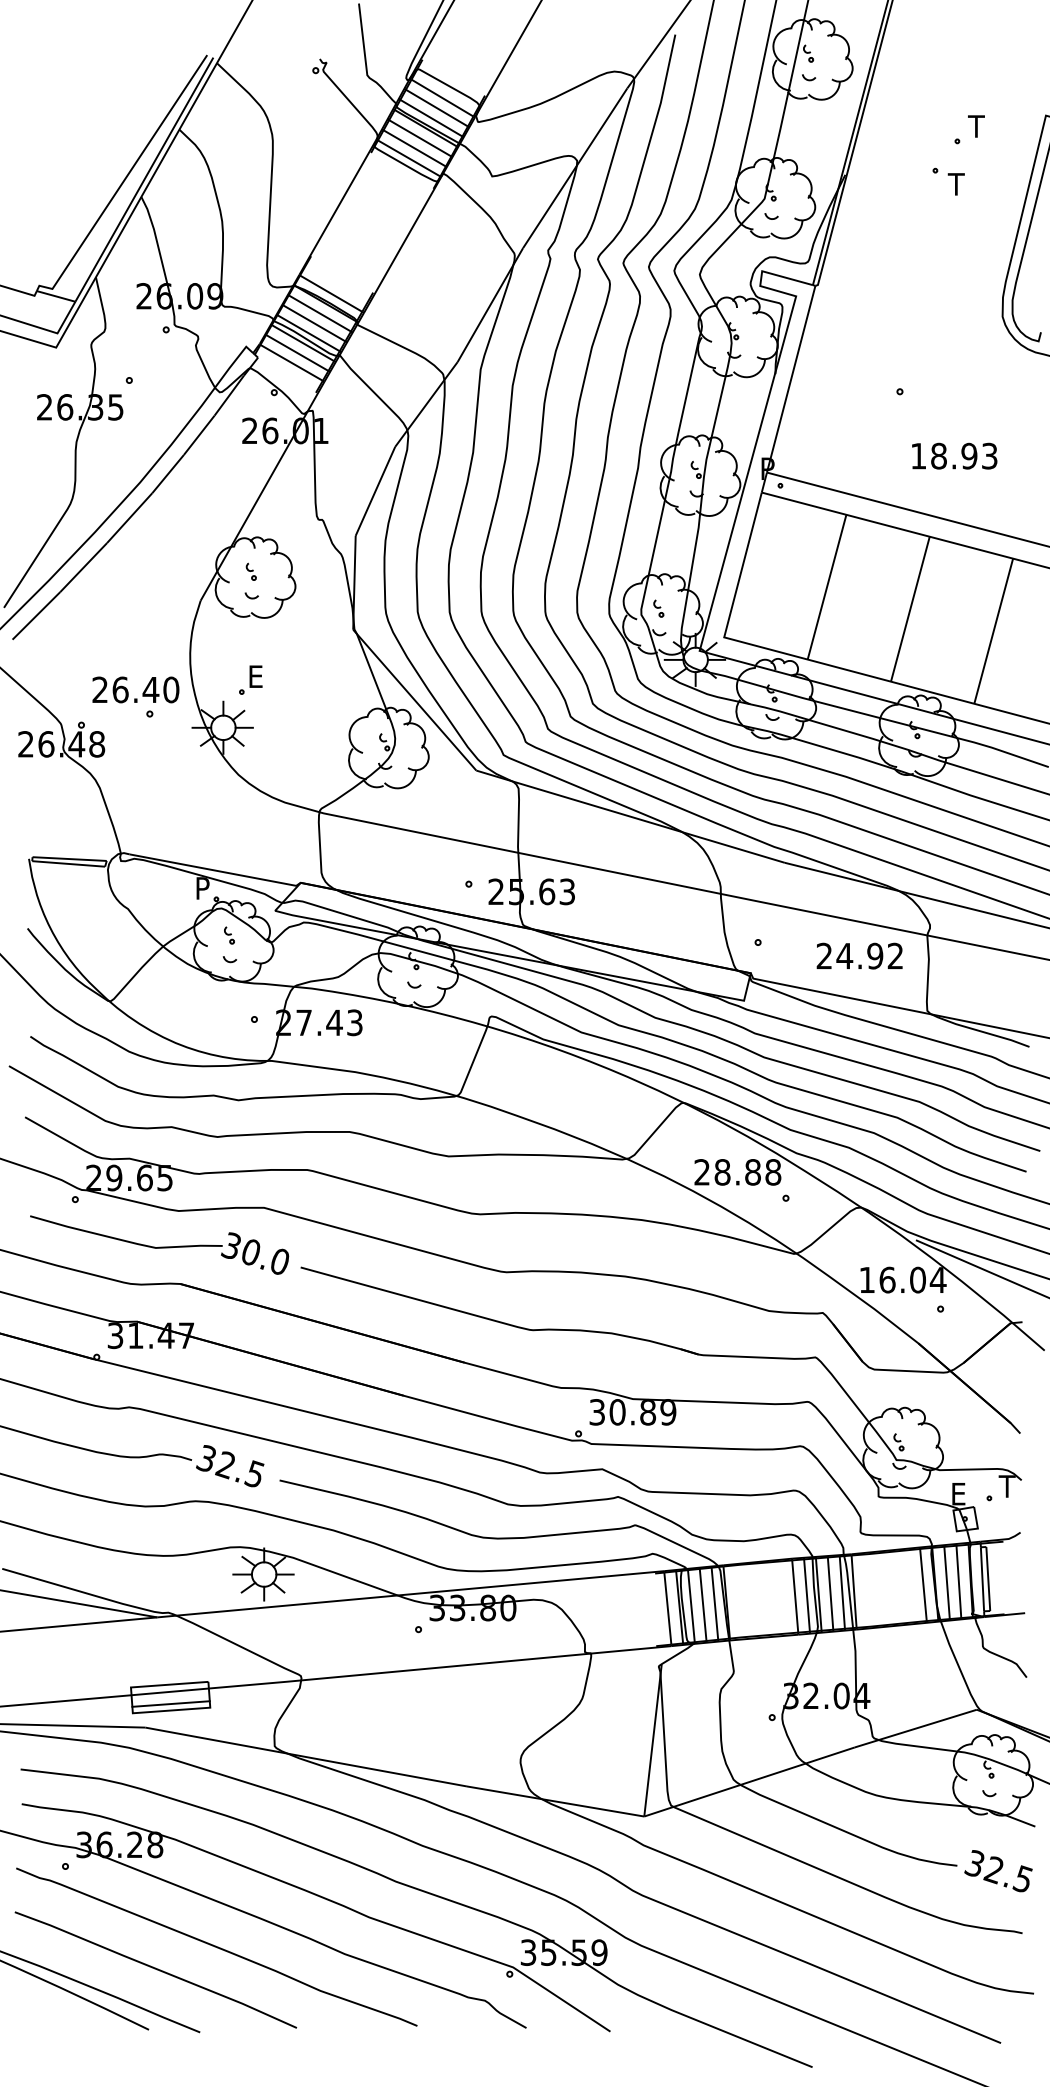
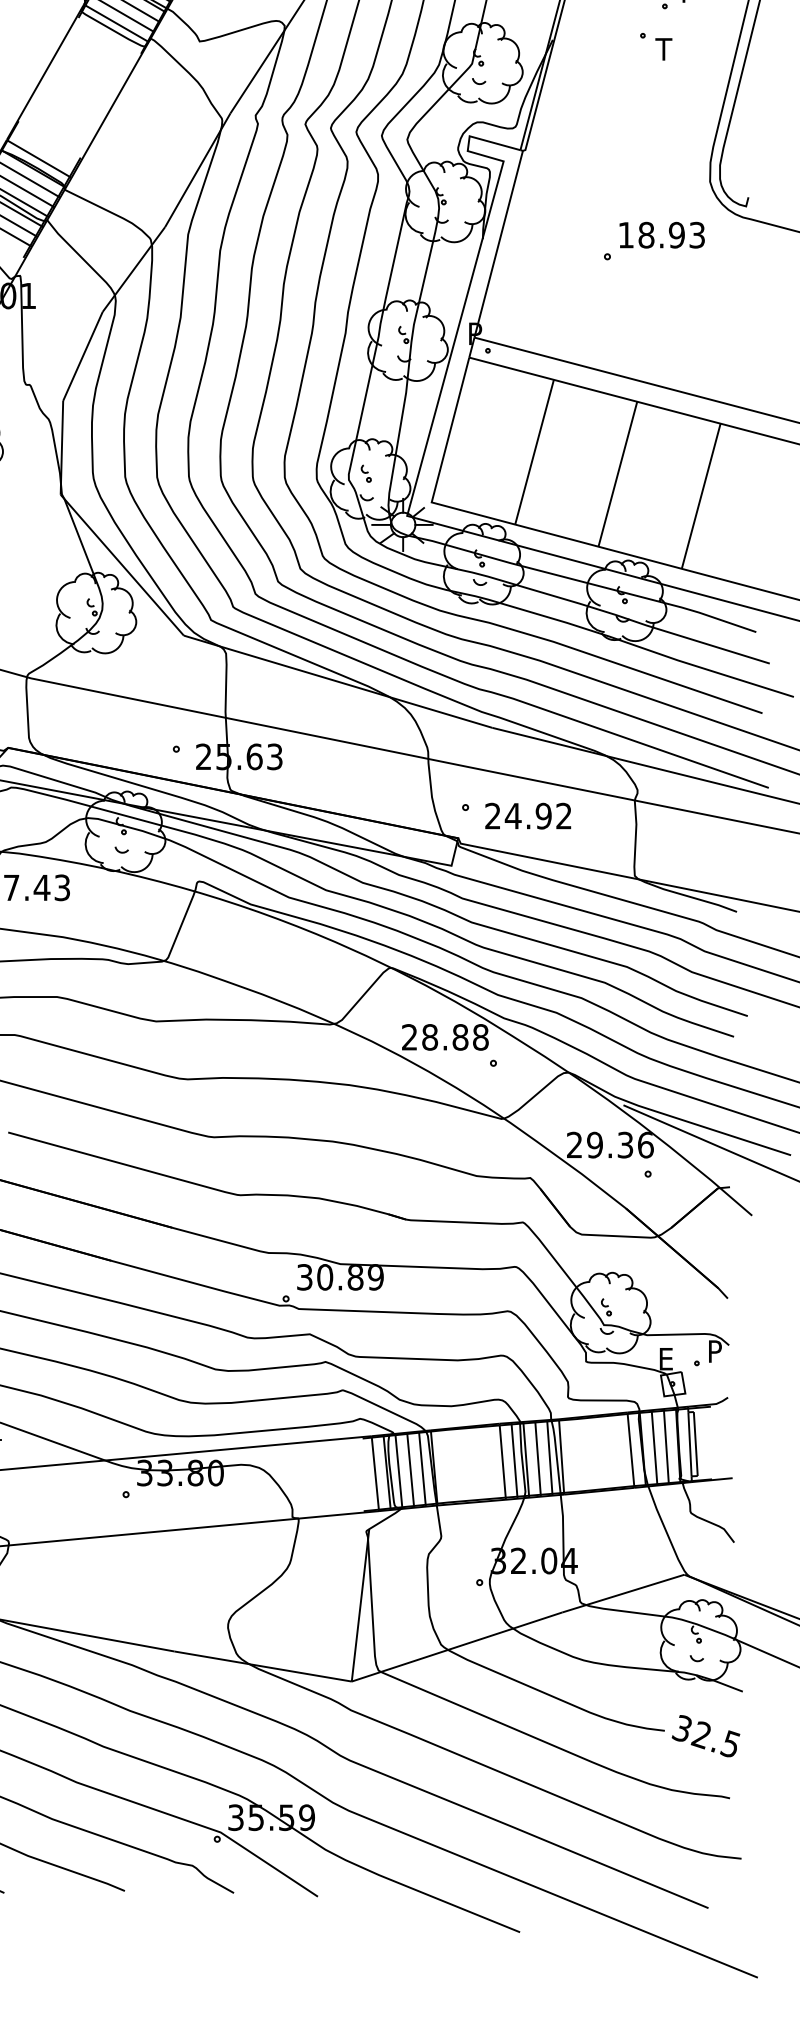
text: (954, 455) -> (662, 234), moved
text: (859, 955) -> (528, 815), moved
text: (902, 1279) -> (610, 1144), 16.04 -> 29.36
text: (1006, 1486) -> (714, 1351), T -> P

